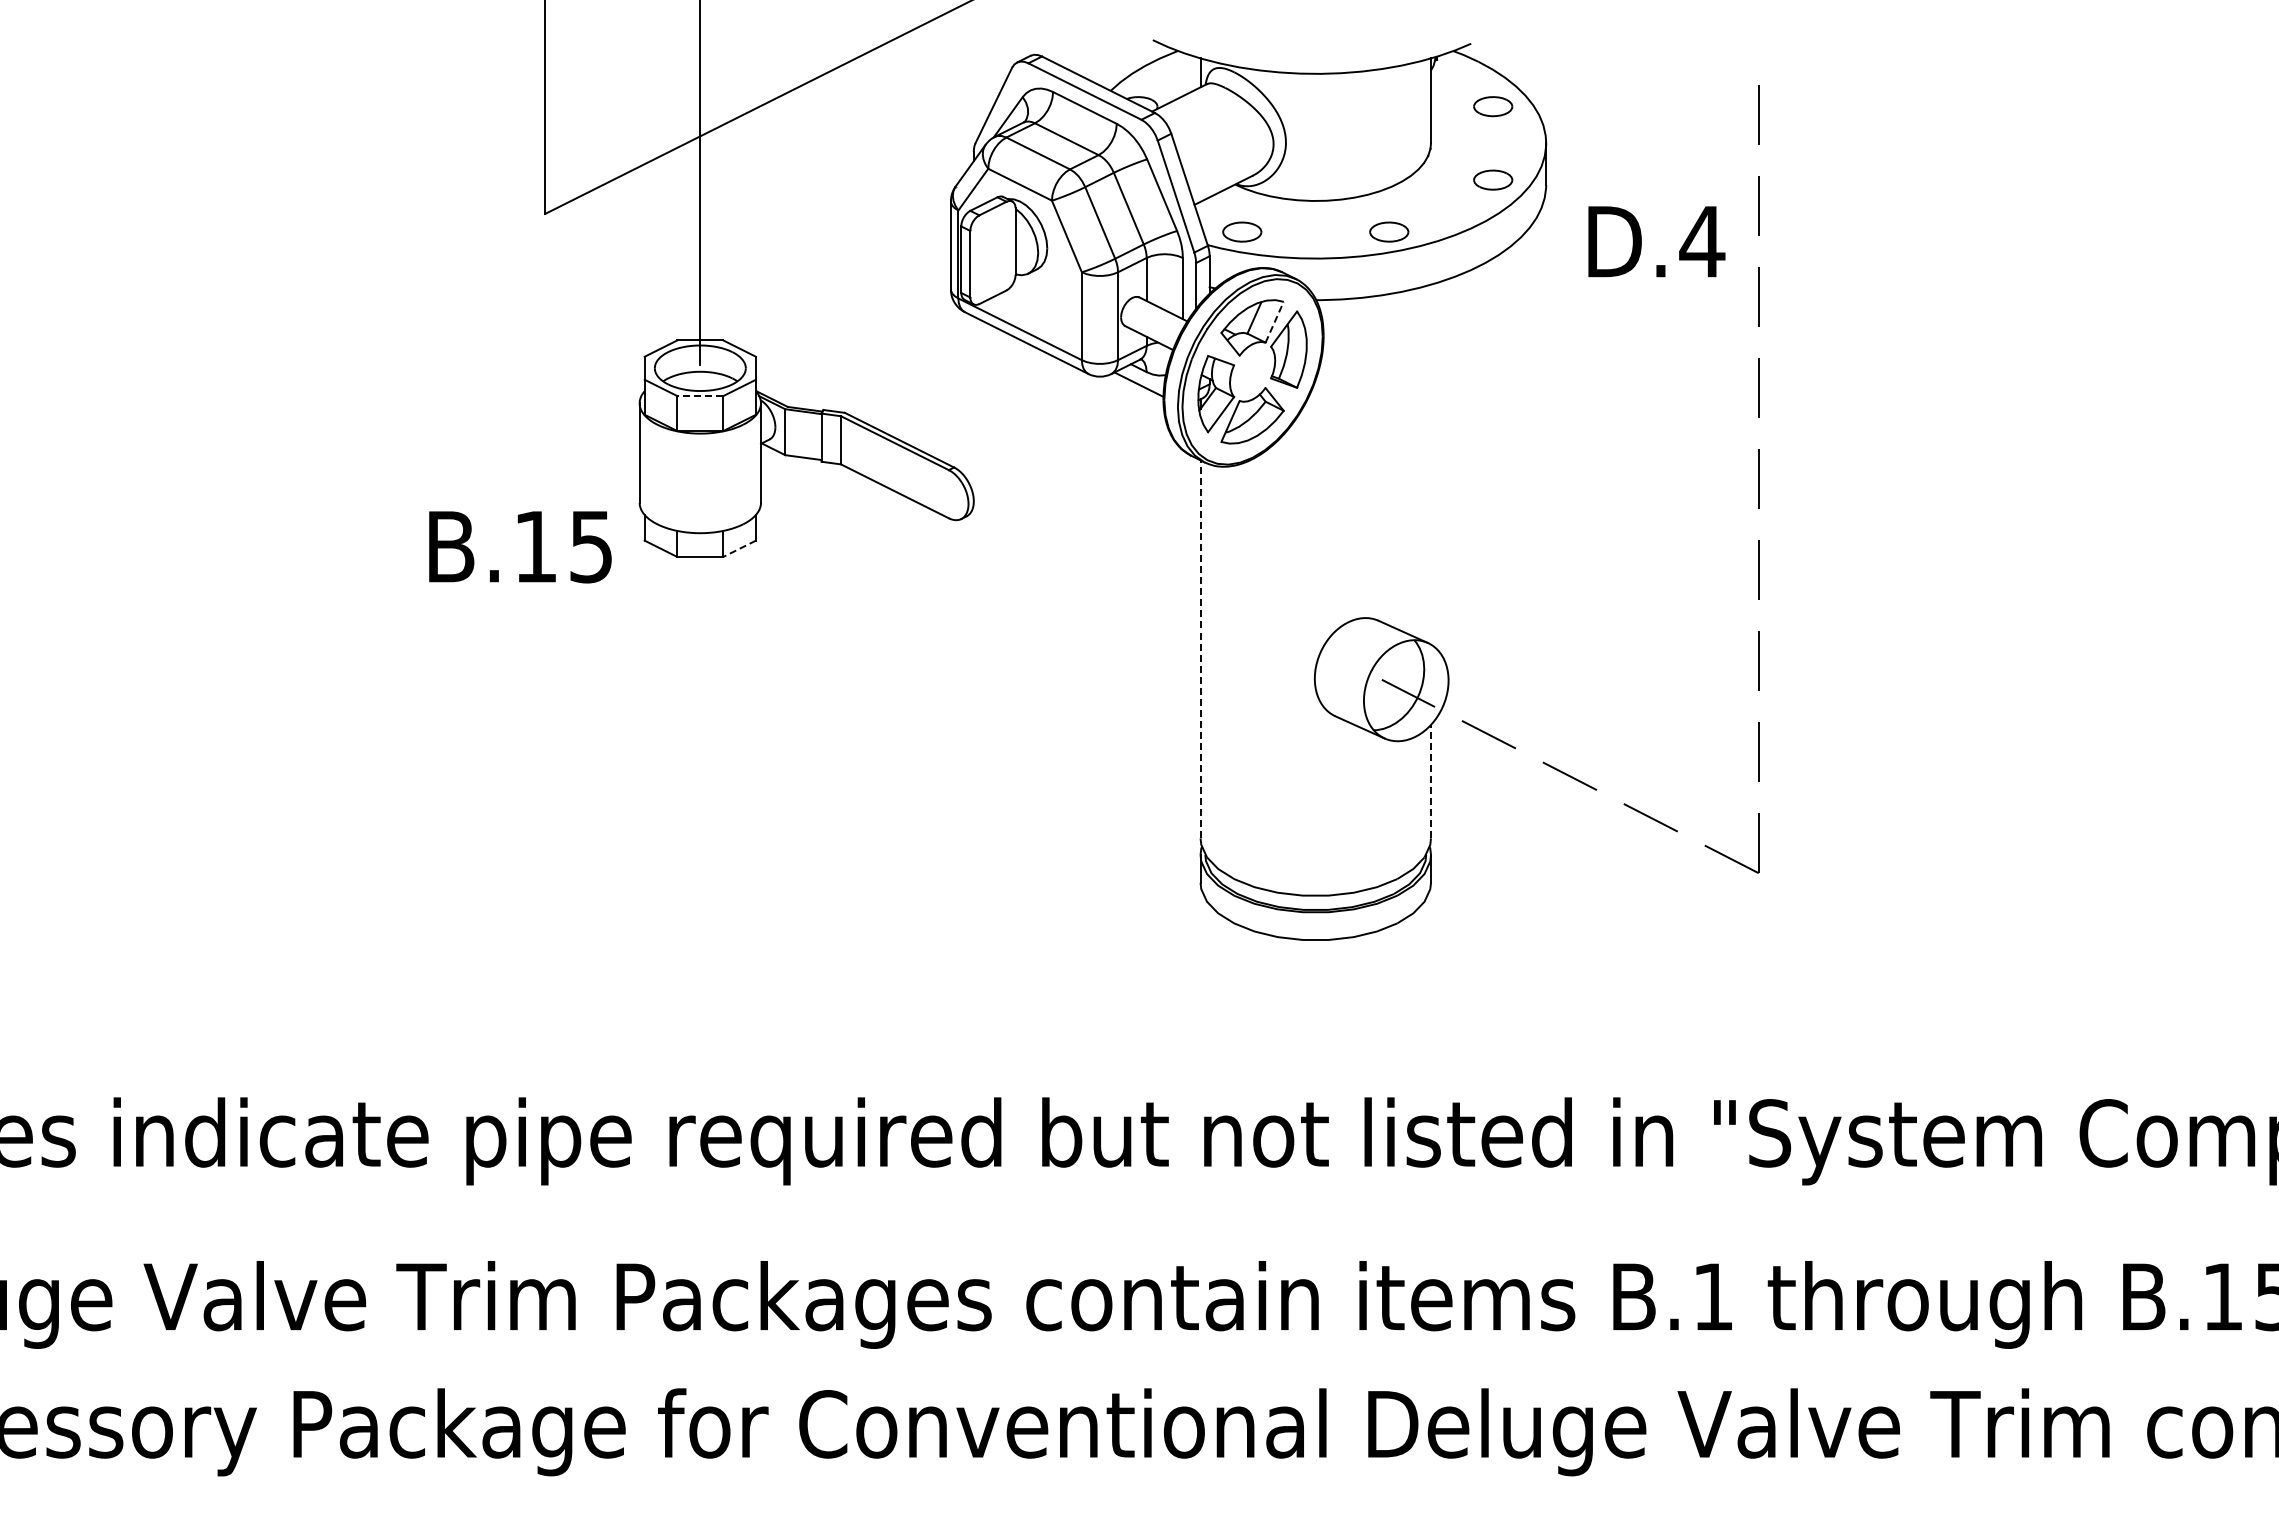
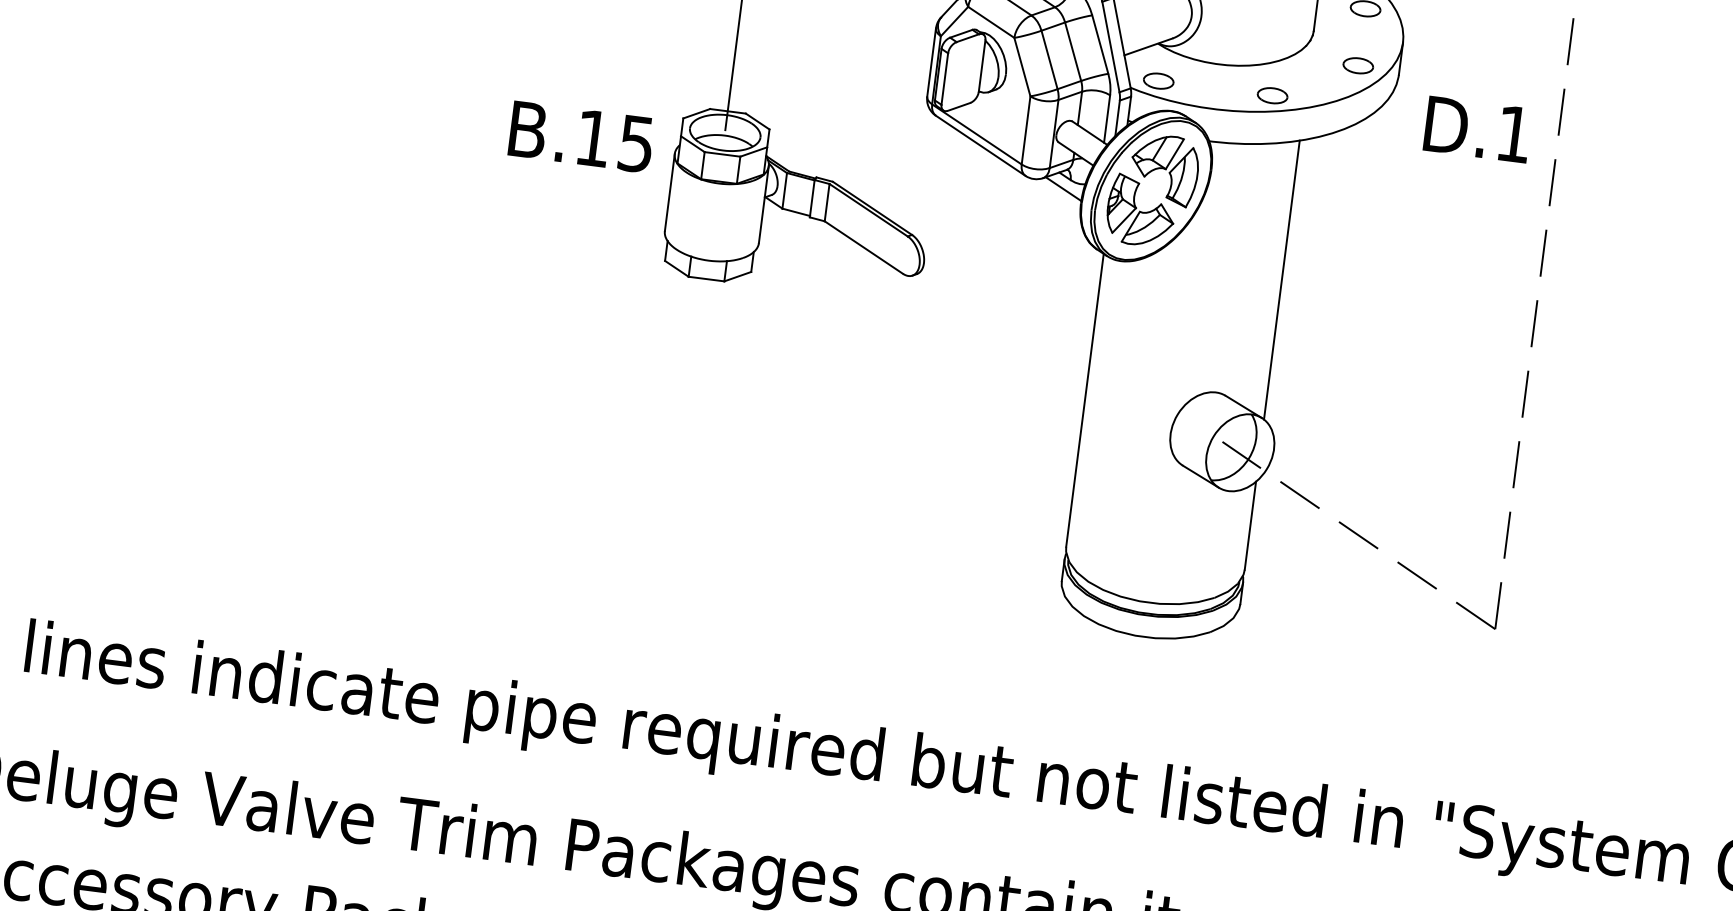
text: (1702, 241) -> (1514, 134), D.4 -> D.1
line: (1274, 321) -> (1174, 153), dashed -> solid
line: (699, 396) -> (721, 154), dashed -> solid
line: (1431, 464) -> (1282, 280), added
text: (520, 547) -> (581, 137), moved
line: (739, 549) -> (737, 277), dashed -> solid
line: (1200, 649) -> (1084, 400), dashed -> solid
line: (1431, 781) -> (1250, 525), dashed -> solid

